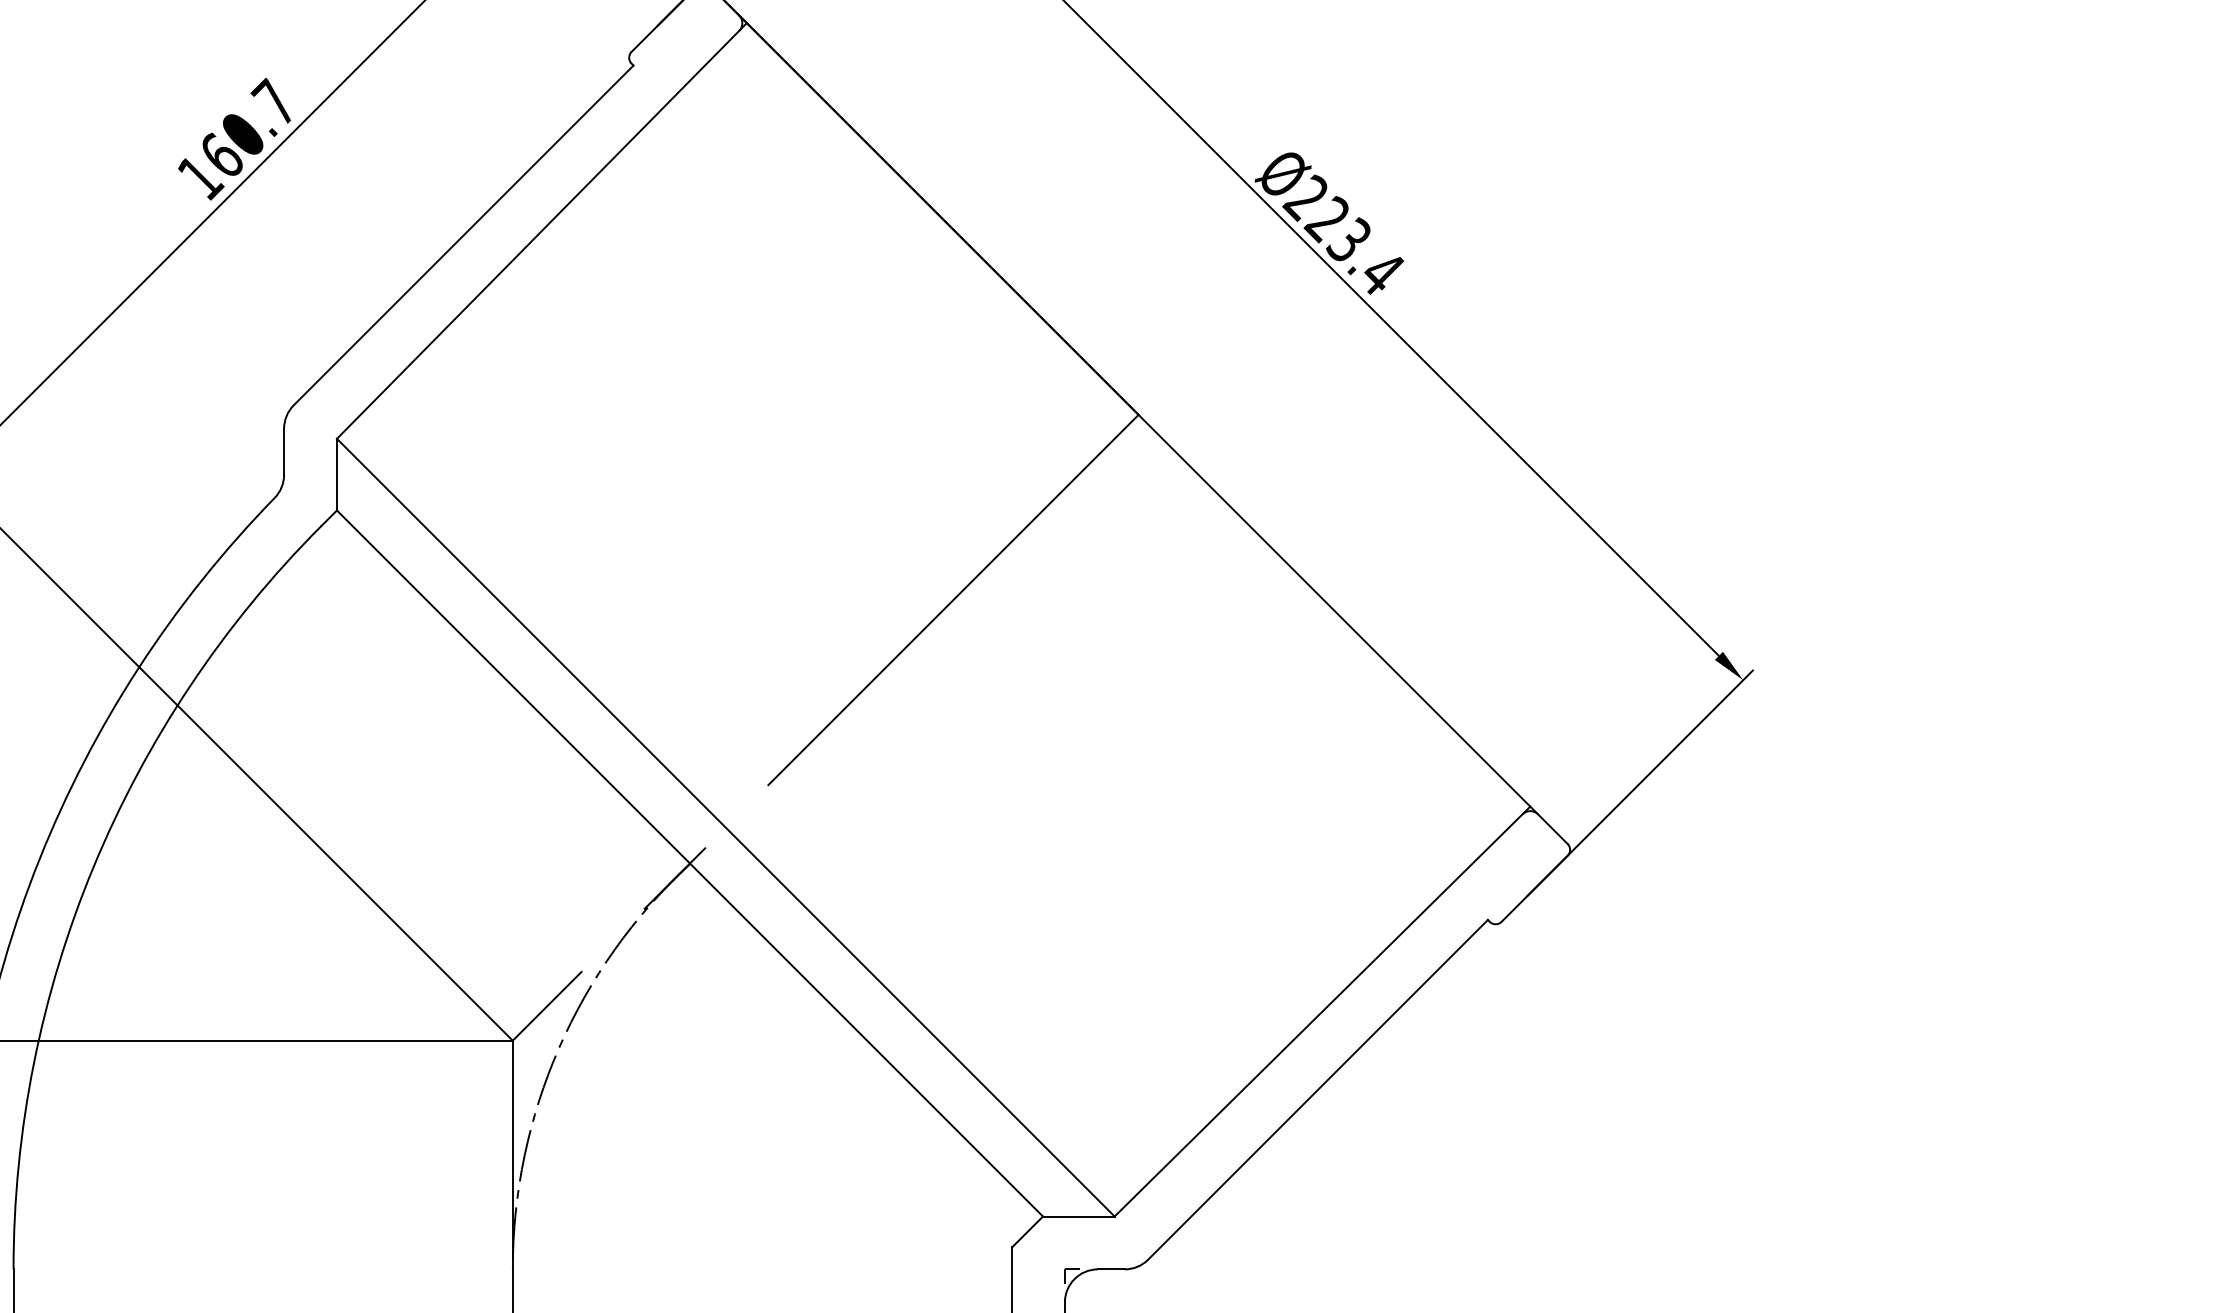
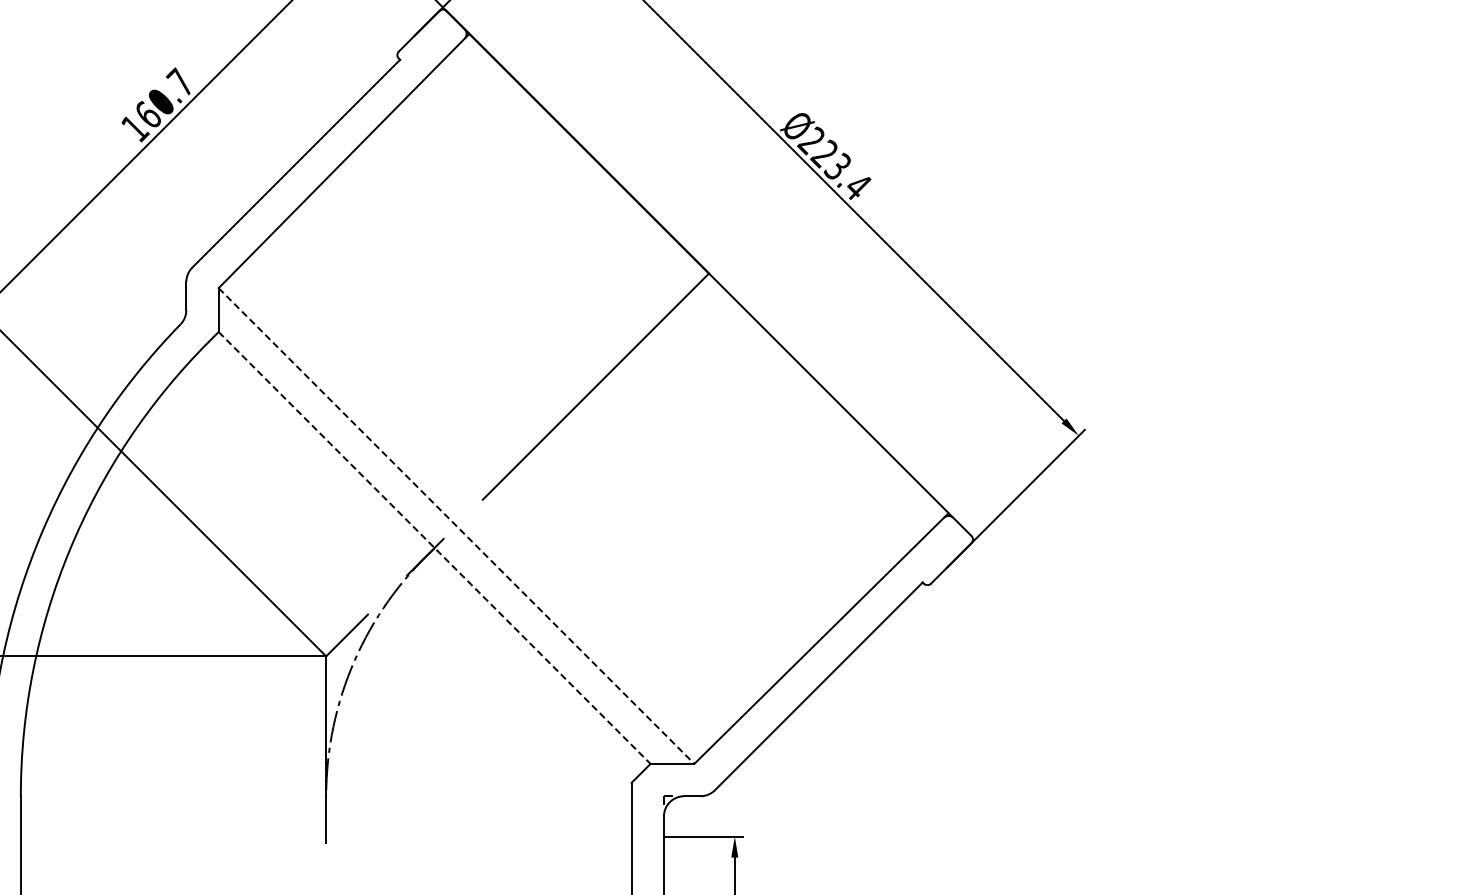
line: (725, 828) -> (456, 526), solid -> dashed
line: (689, 864) -> (434, 548), solid -> dashed

